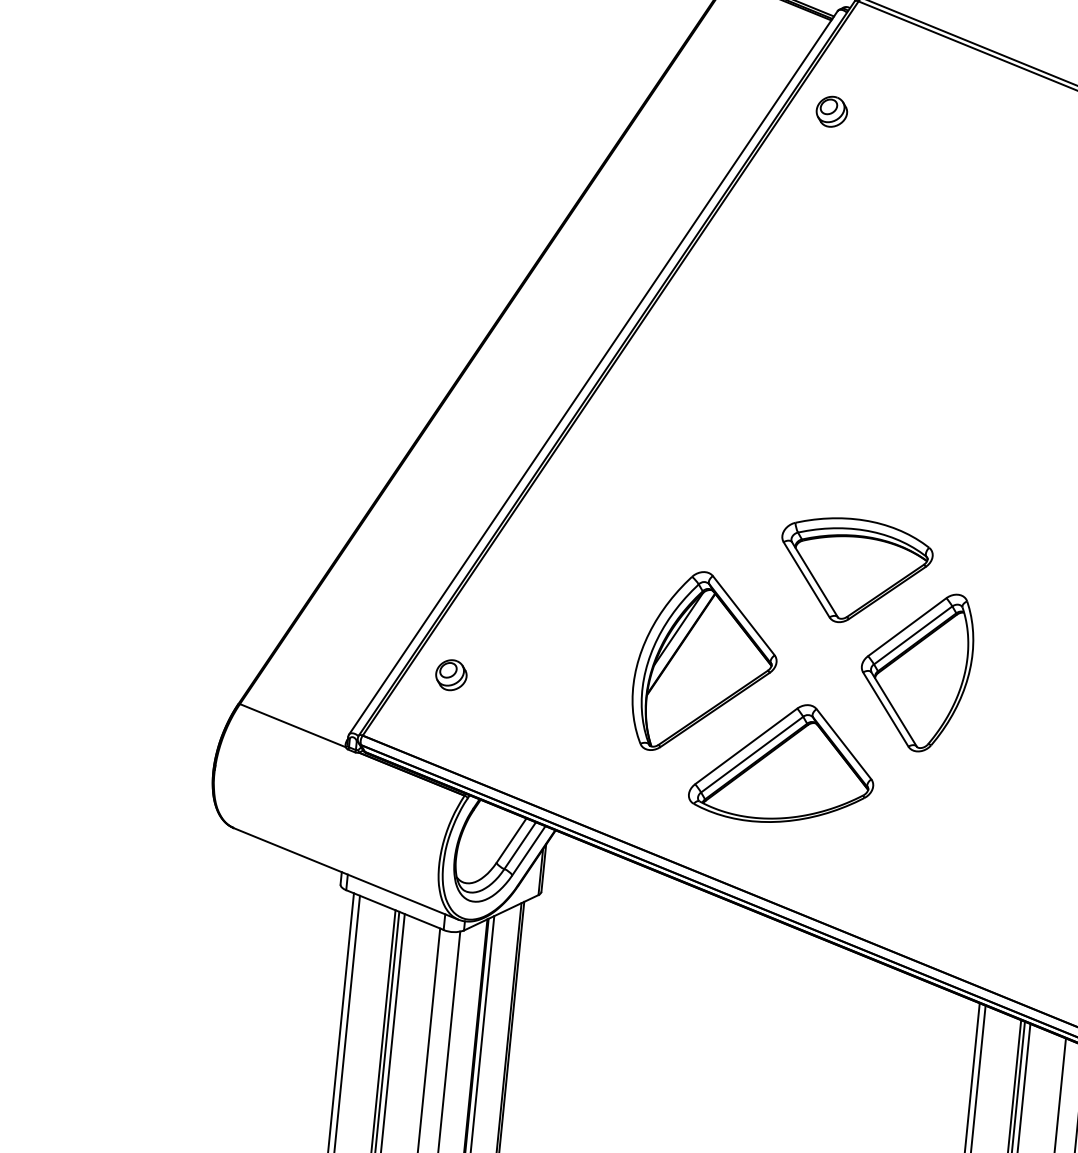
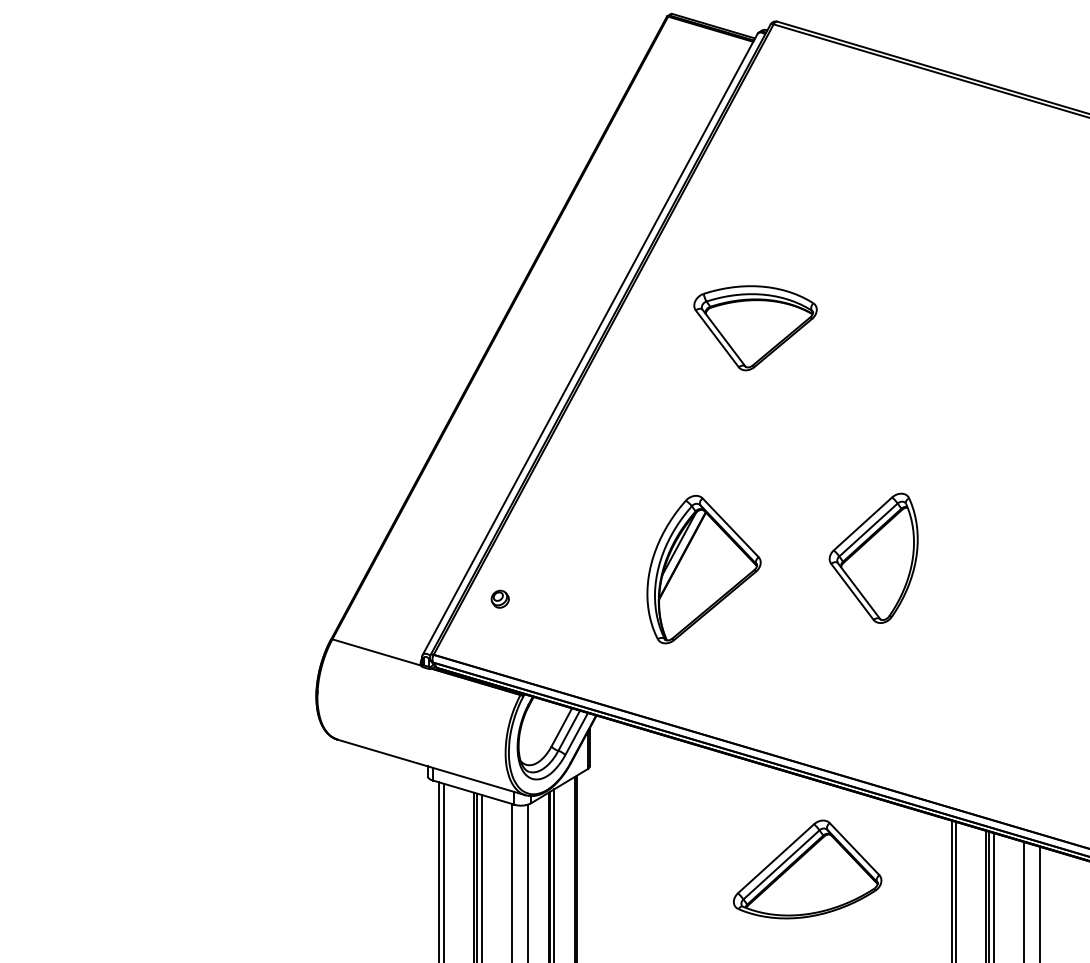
part: (831, 111) -> (760, 115), removed
part: (854, 571) -> (755, 328), moved
part: (451, 675) -> (500, 599), size x0.7
part: (783, 763) -> (807, 869), moved

